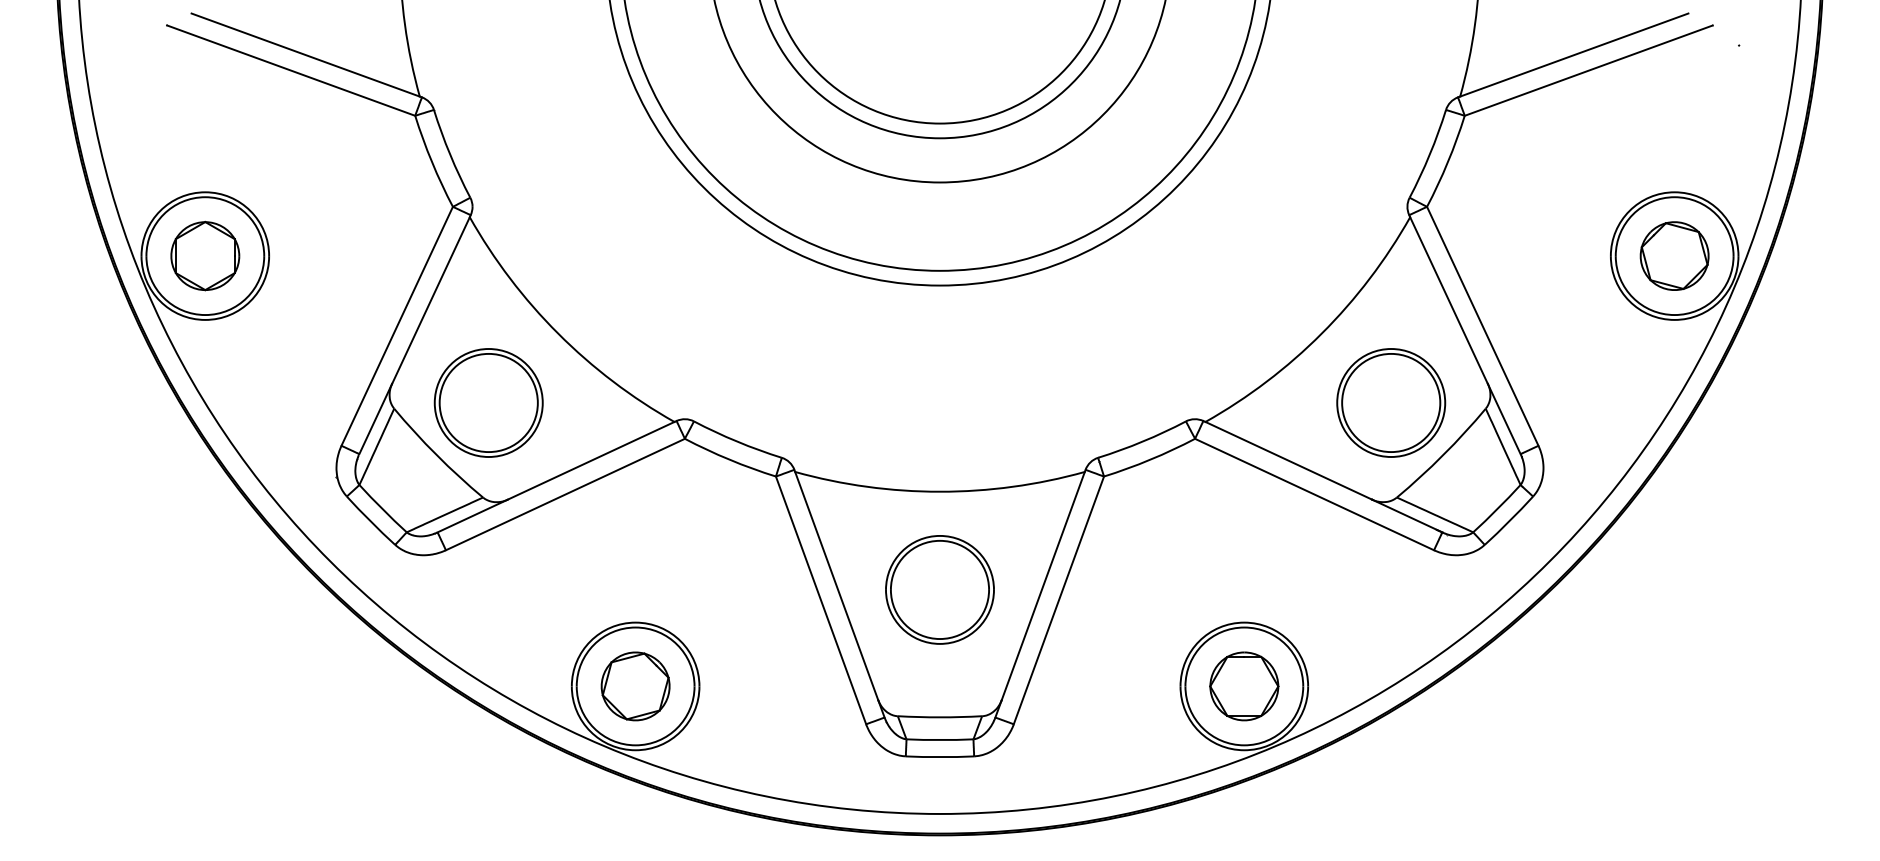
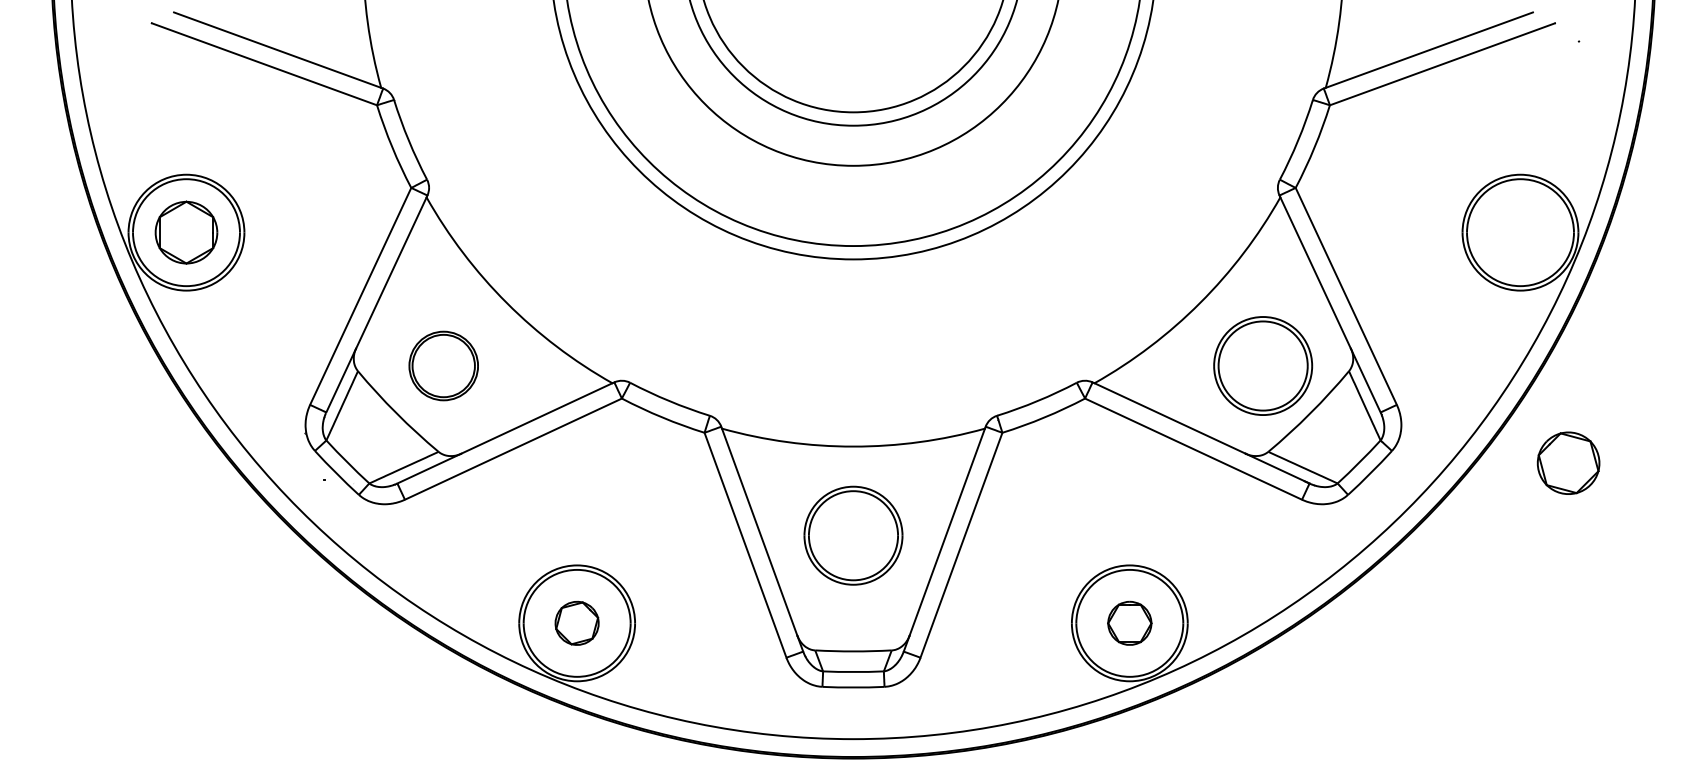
part: (1674, 255) -> (1568, 462), moved
part: (488, 402) -> (443, 365), size x0.7
part: (635, 686) -> (577, 623), size x0.7
part: (1244, 686) -> (1129, 623), size x0.7

